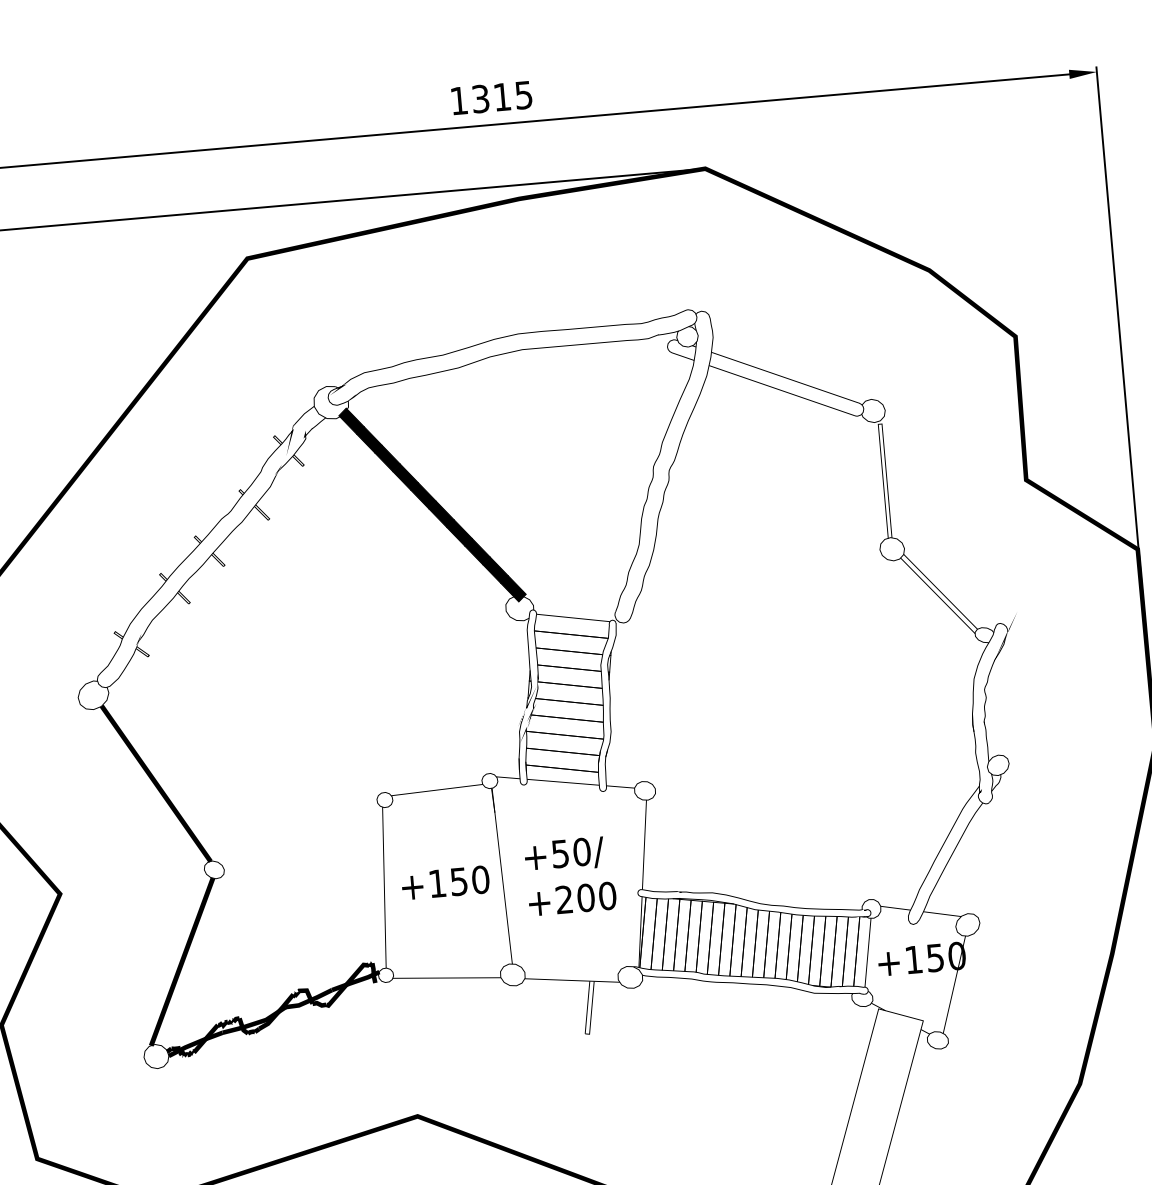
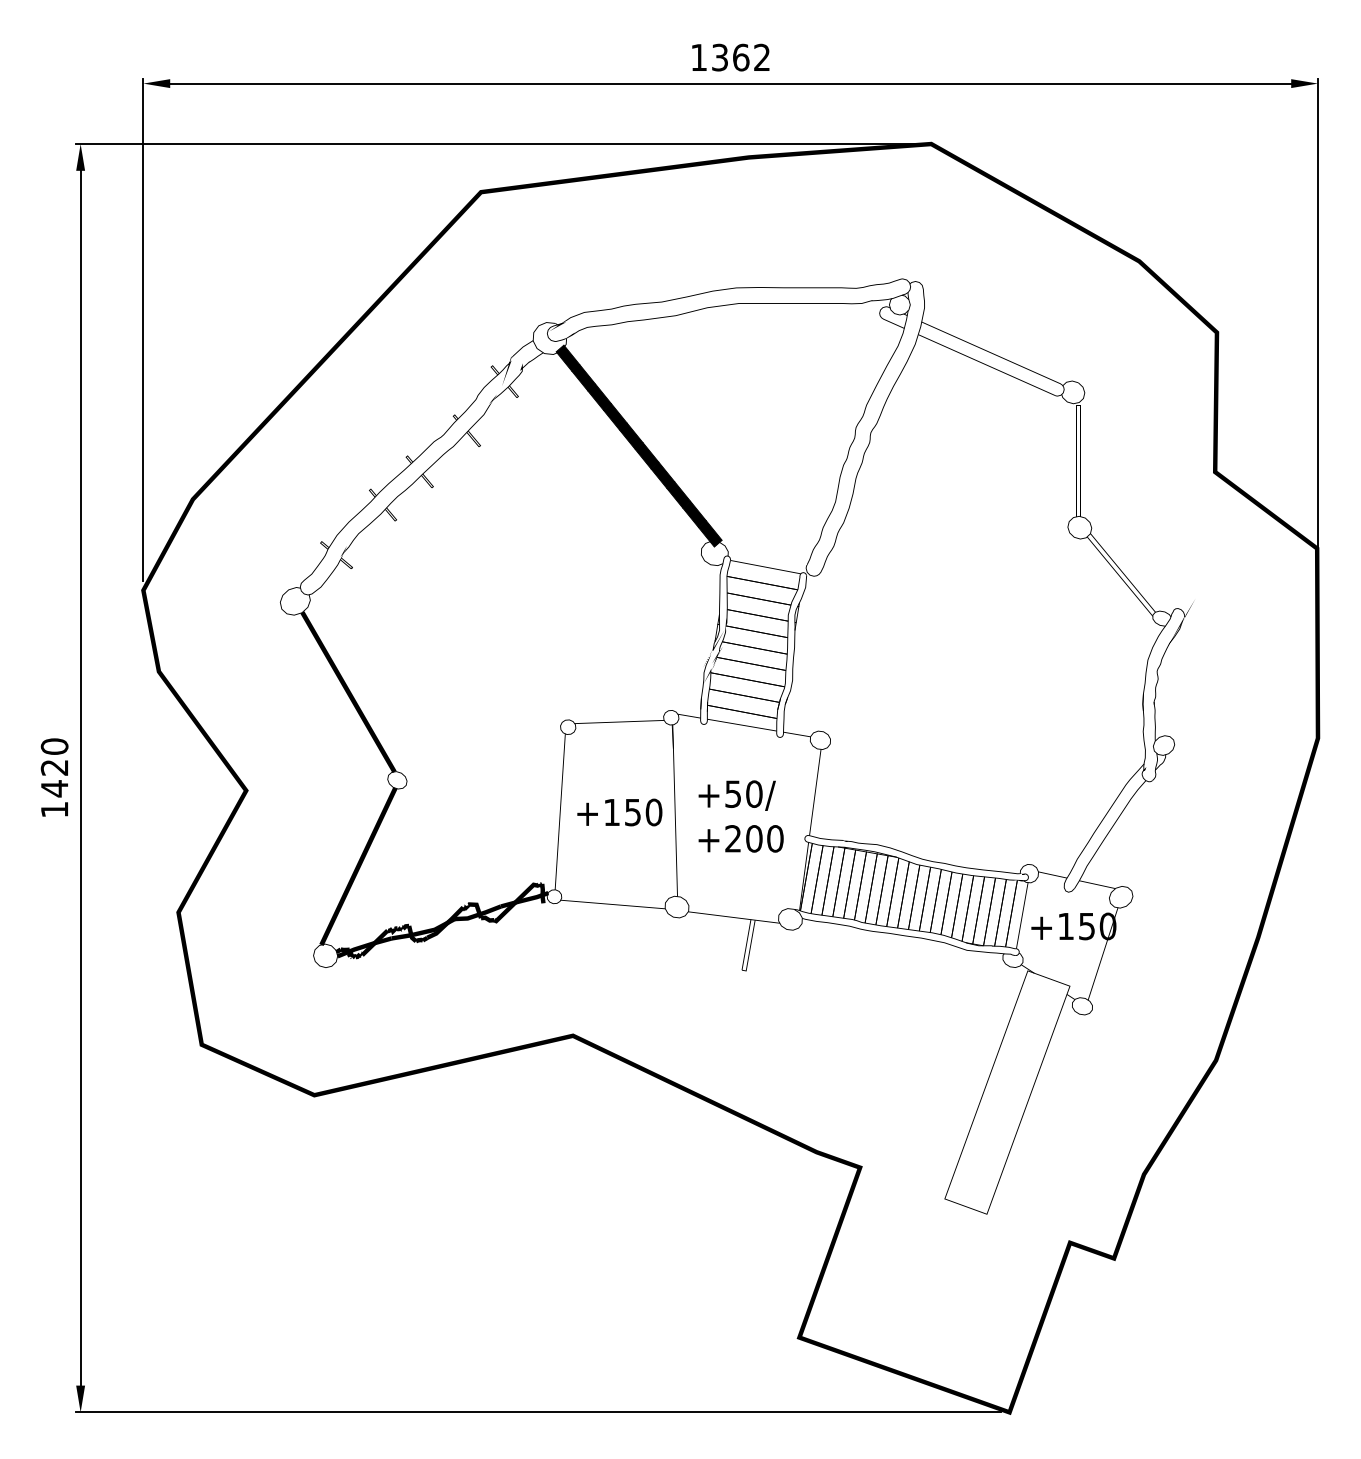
text: (512, 96) -> (751, 57), 1315 -> 1362

